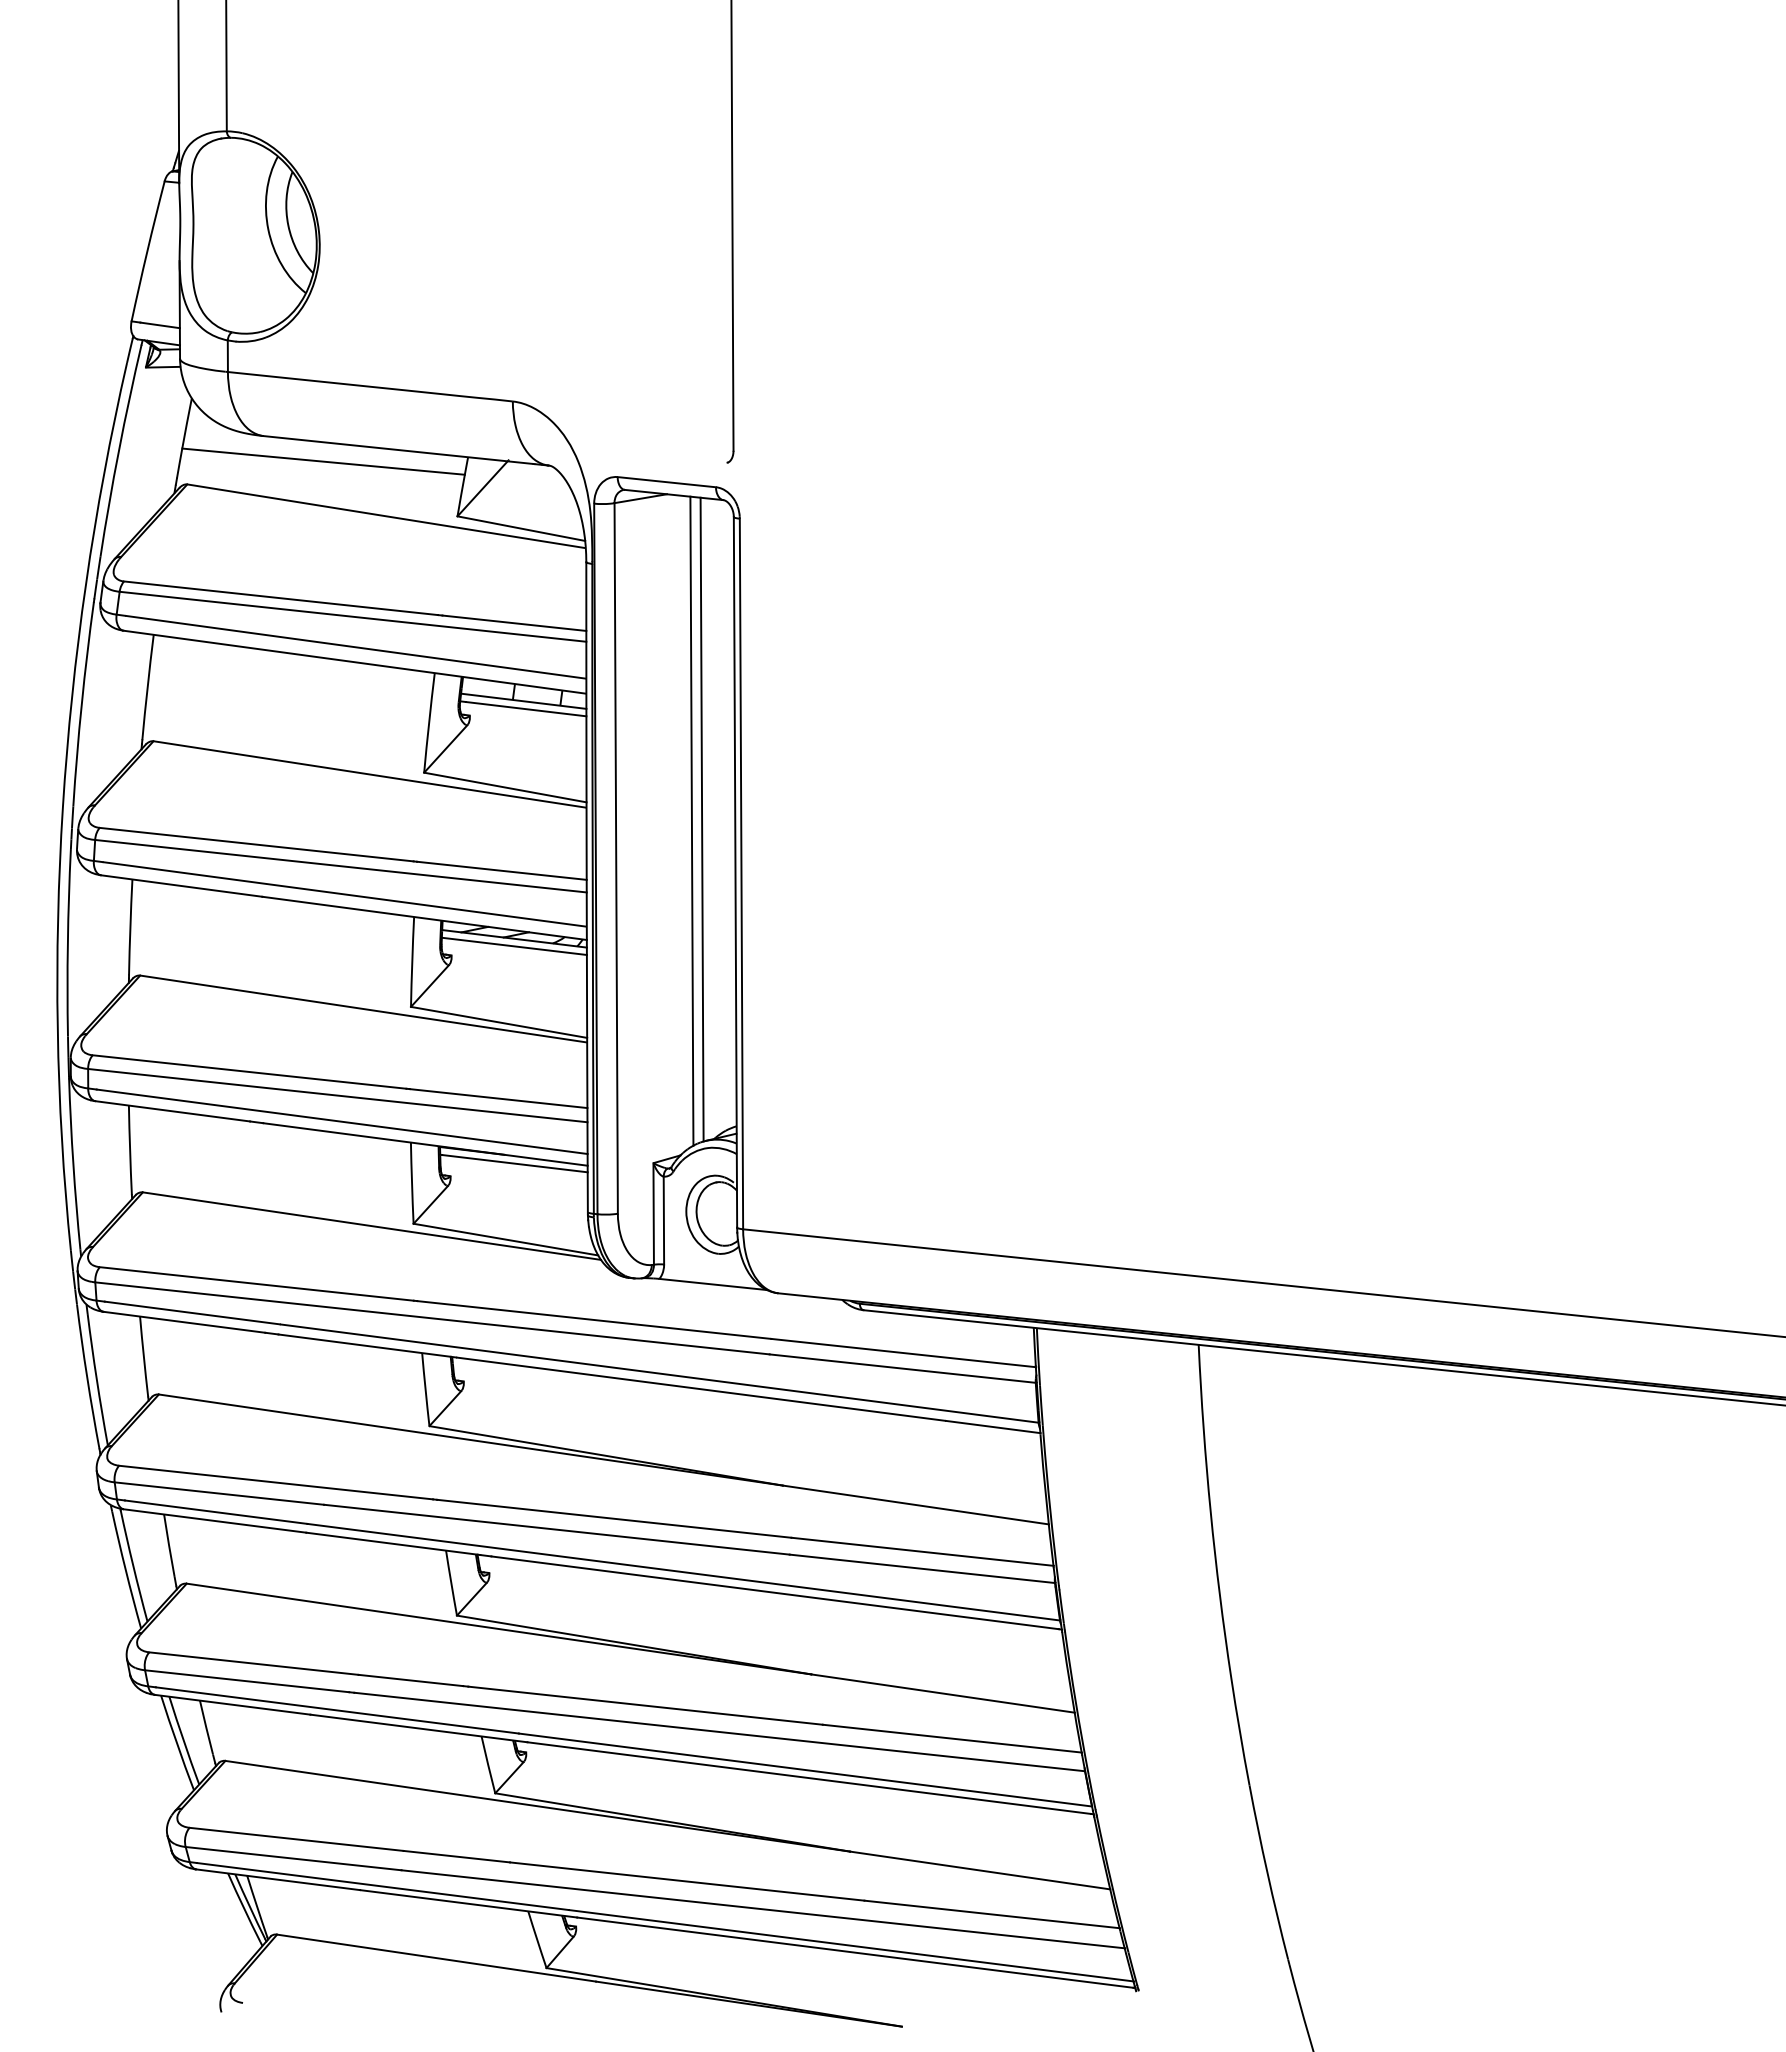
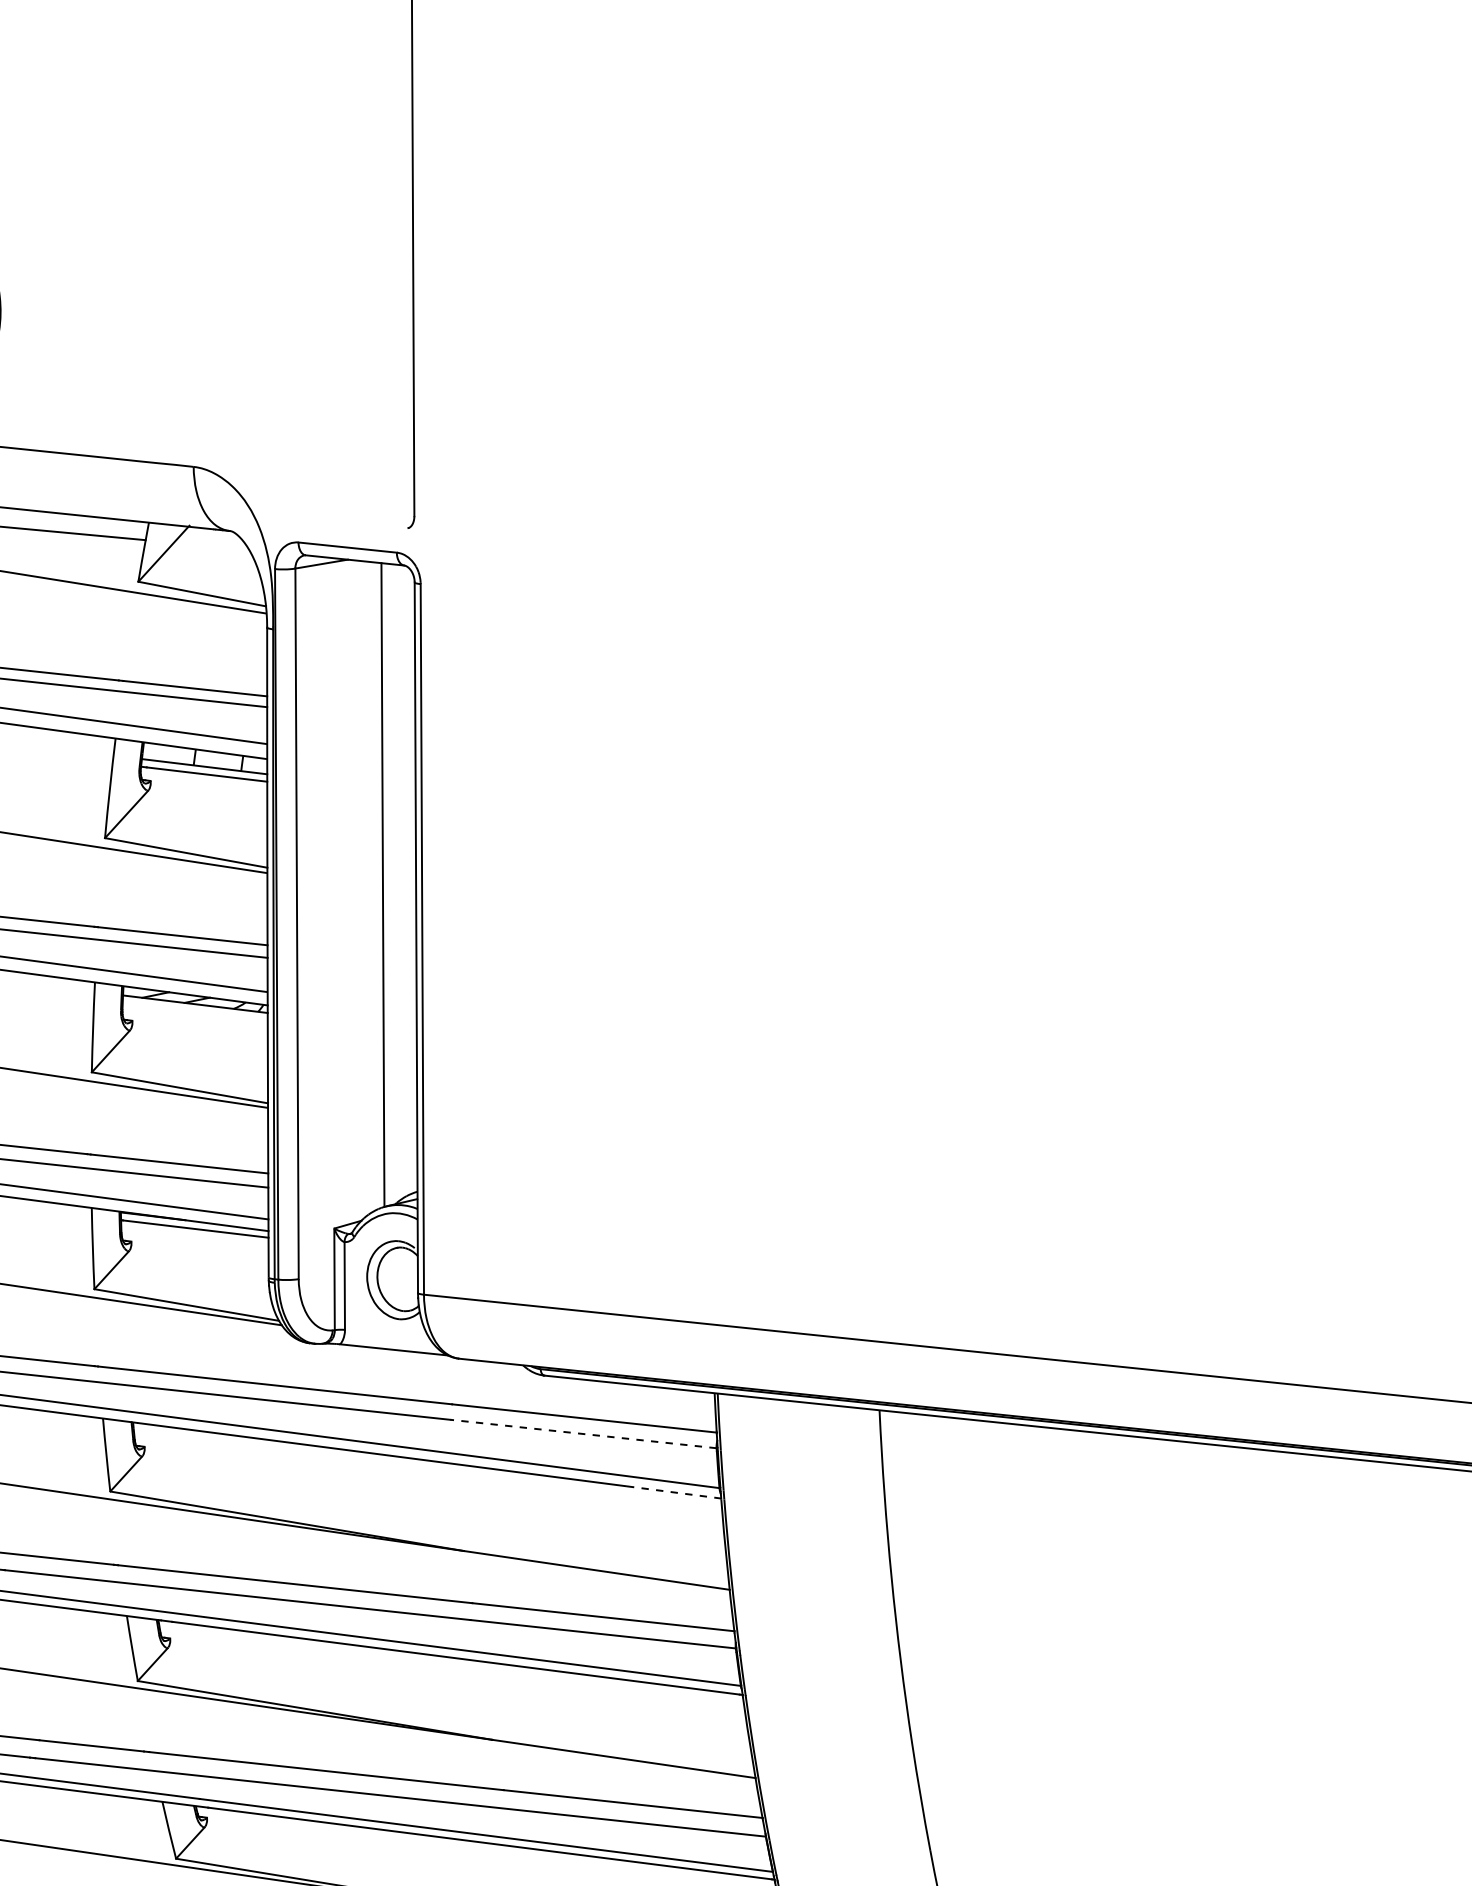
line: (691, 820) -> (372, 885), removed
line: (514, 945) -> (195, 1010), removed
line: (902, 1368) -> (583, 1433), solid -> dashed
line: (993, 1427) -> (674, 1492), solid -> dashed

